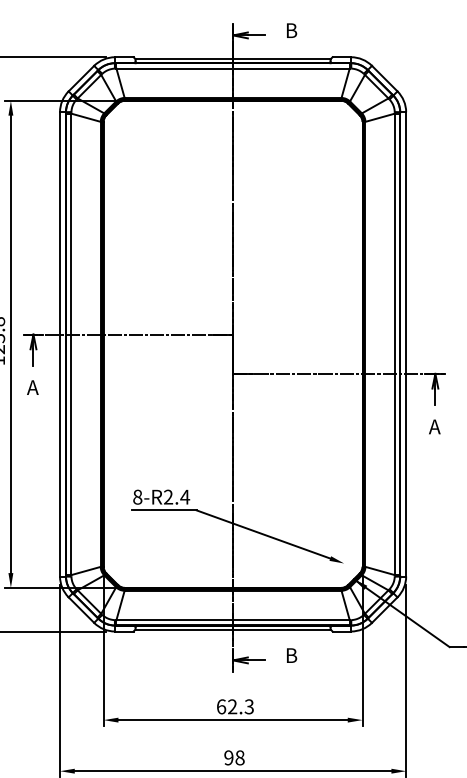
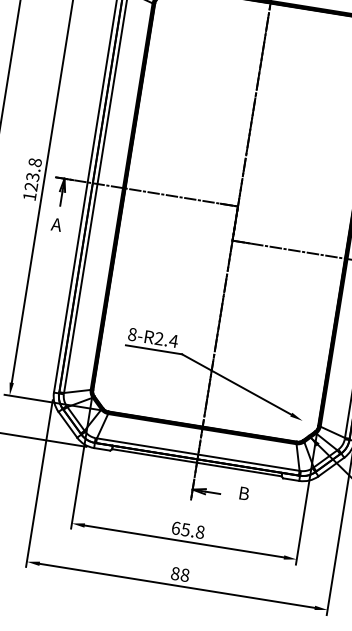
text: (240, 706) -> (192, 530), 62.3 -> 65.8
text: (228, 757) -> (175, 573), 98 -> 88

